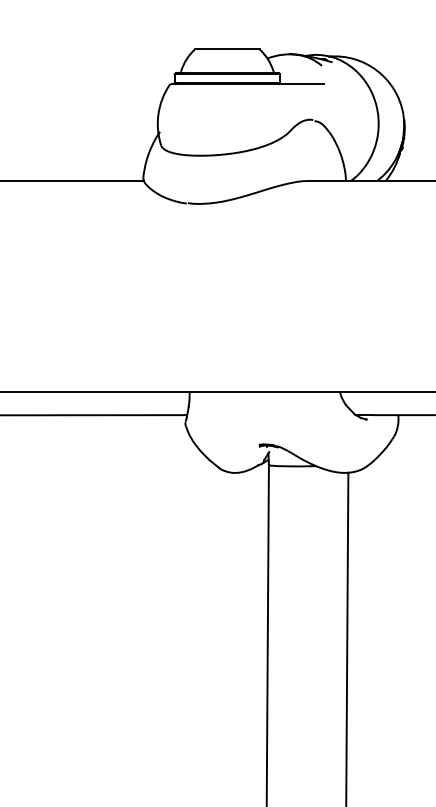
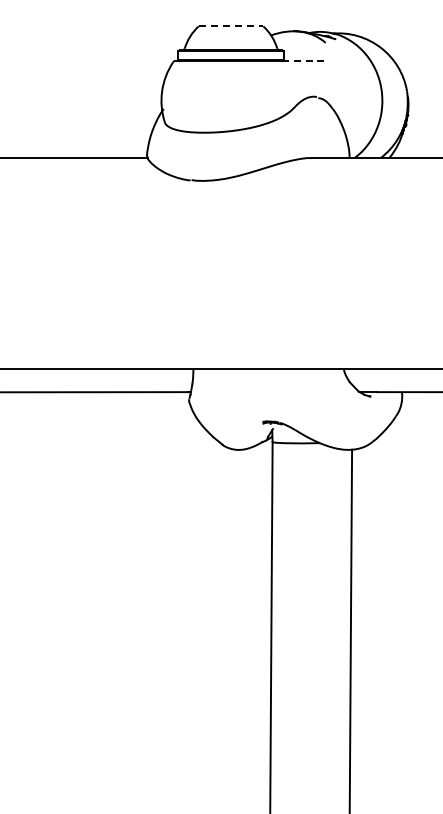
line: (227, 49) -> (231, 26), solid -> dashed
line: (301, 84) -> (305, 61), solid -> dashed

